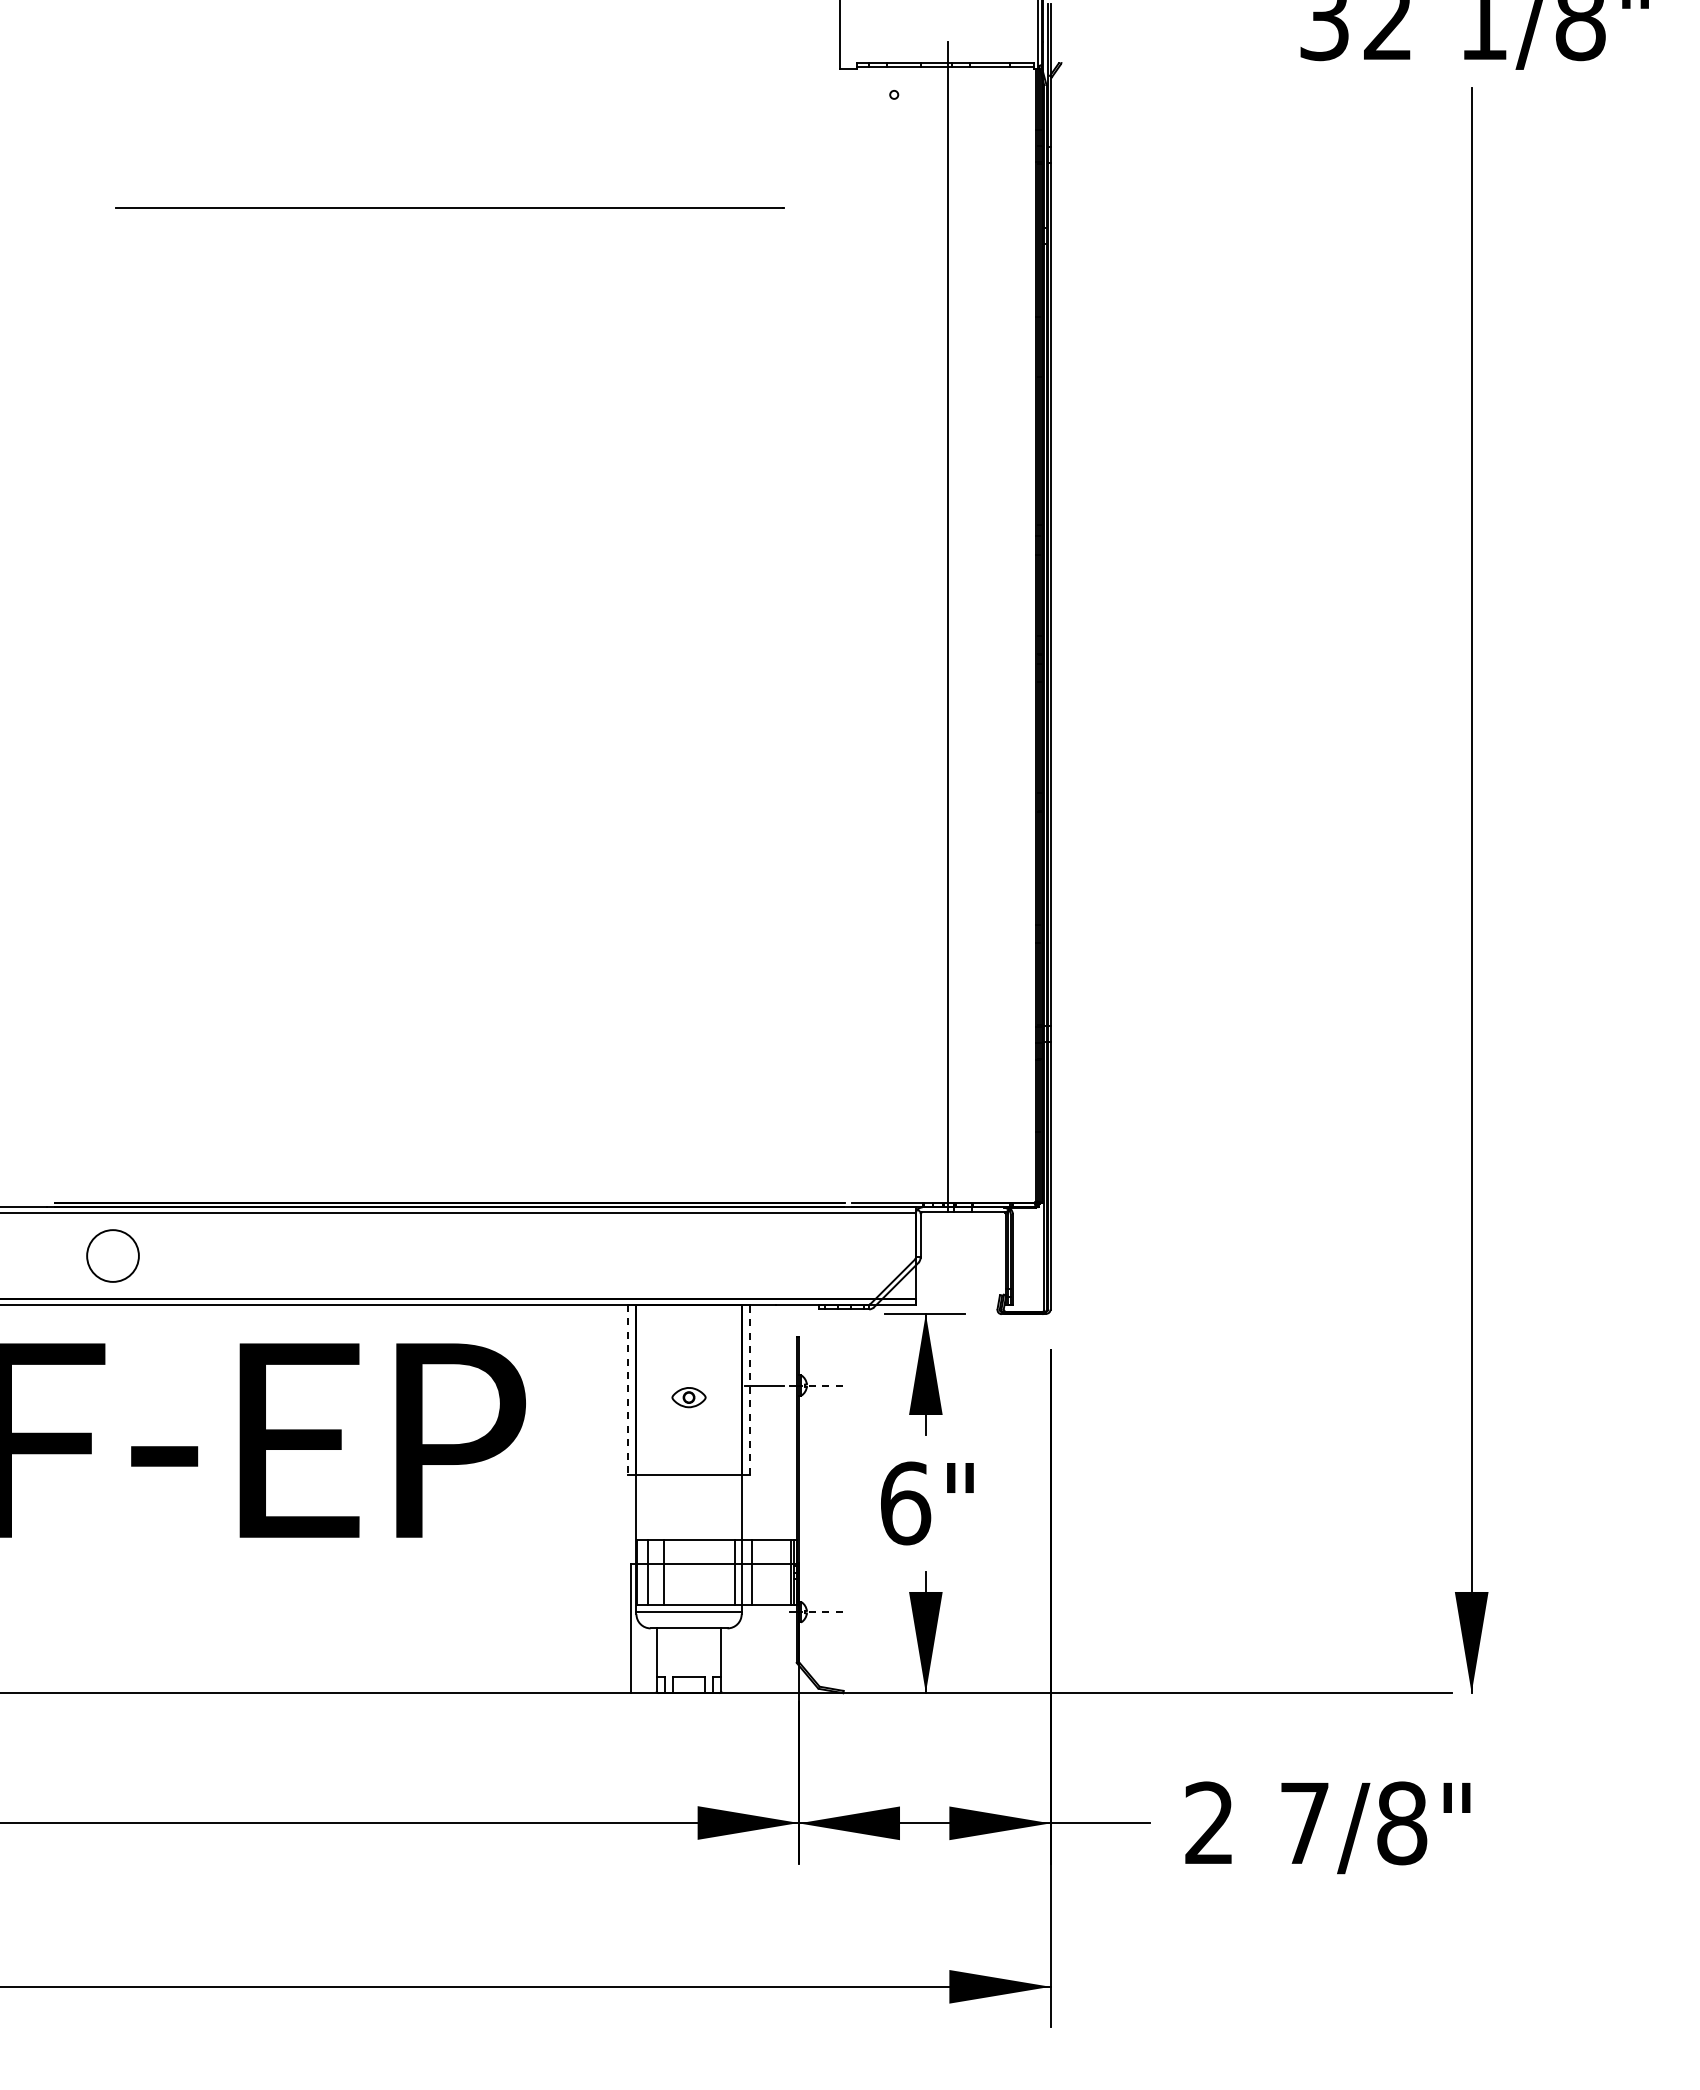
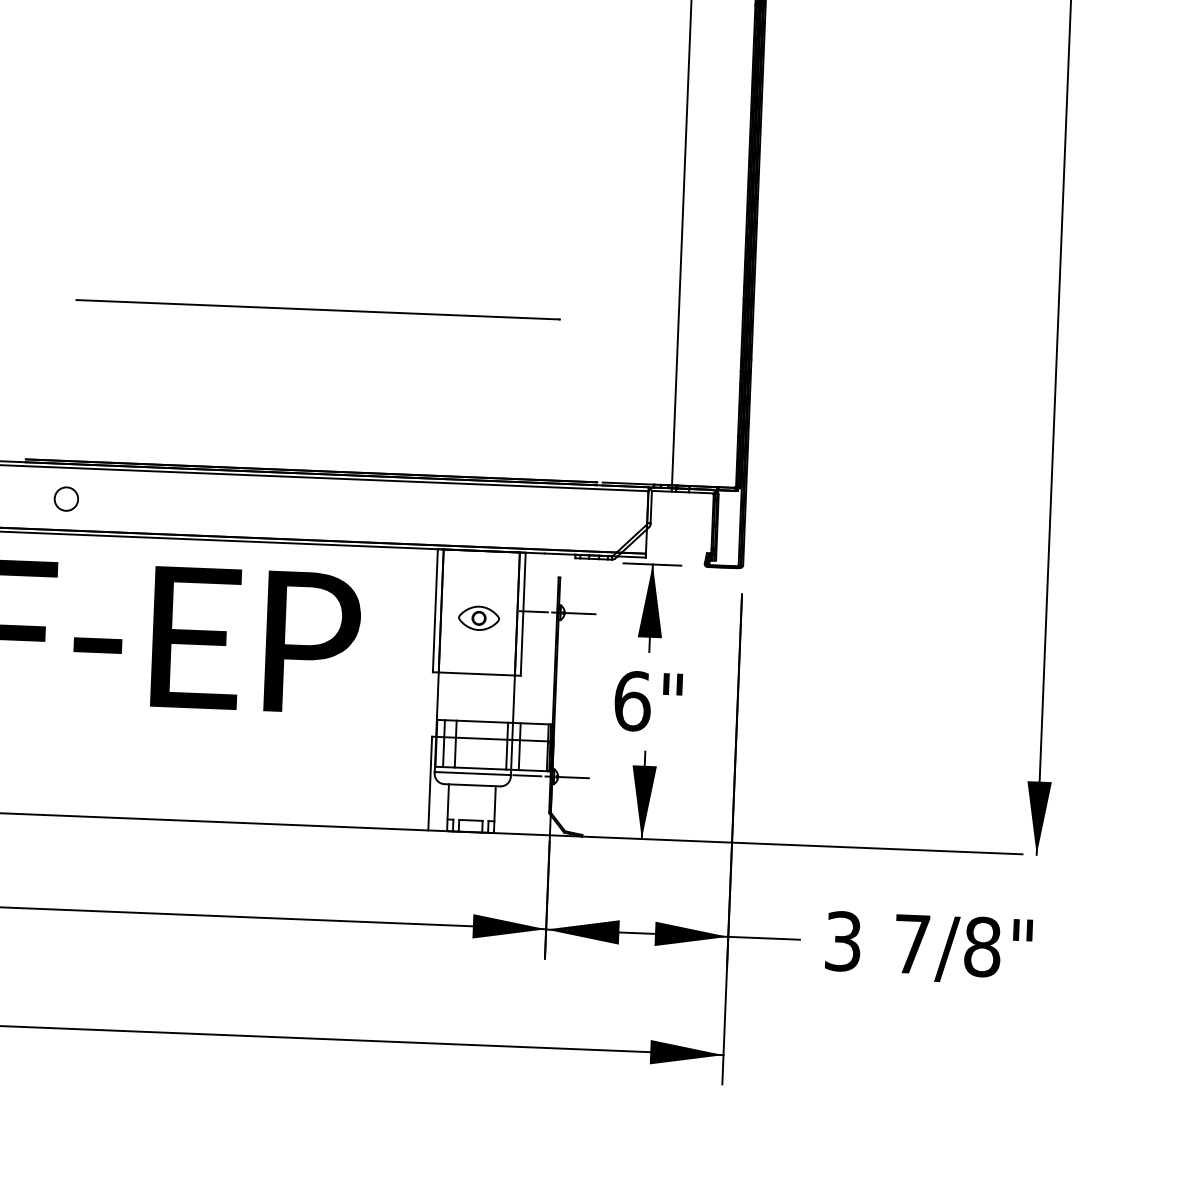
line: (449, 980) -> (317, 309), added
circle: (112, 1255) -> (66, 498), size x0.62
line: (829, 1385) -> (581, 613), dashed -> solid
line: (628, 1389) -> (435, 610), dashed -> solid
line: (749, 1389) -> (523, 614), dashed -> solid
part: (688, 1397) -> (478, 618), size x1.67
line: (764, 1612) -> (527, 775), added
line: (829, 1612) -> (574, 777), dashed -> solid
text: (1209, 1823) -> (843, 941), 2 -> 3

